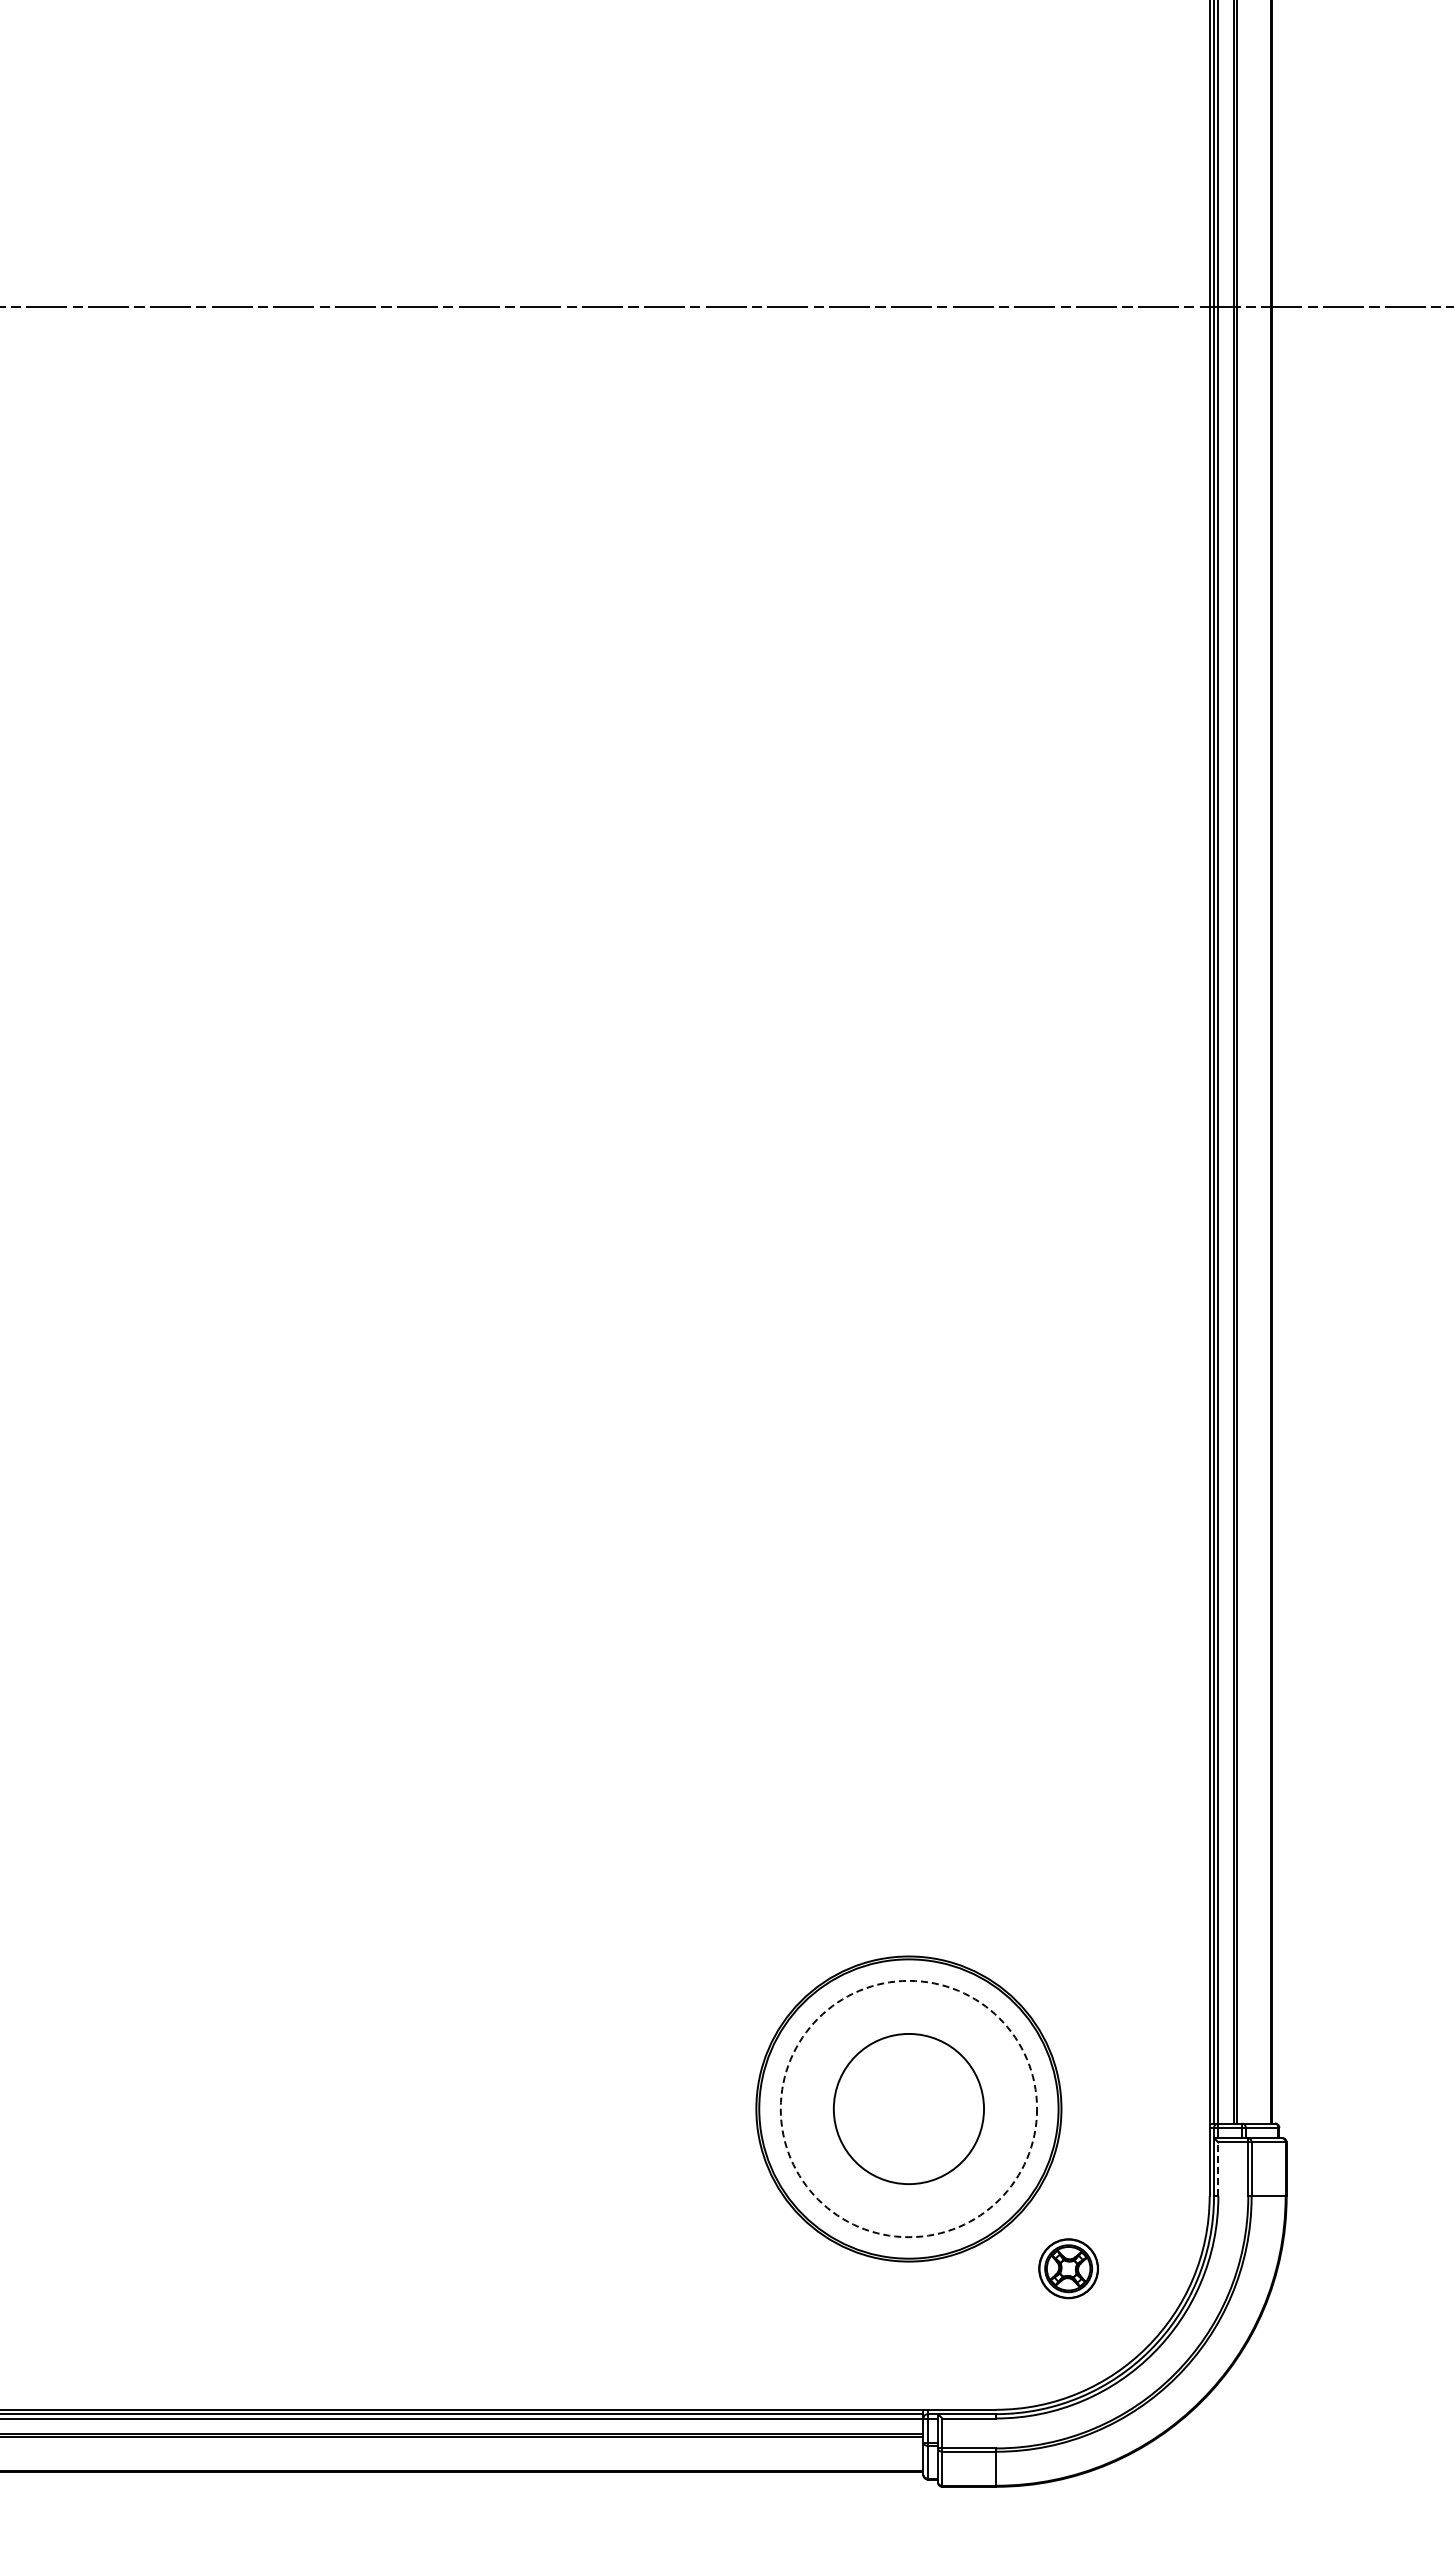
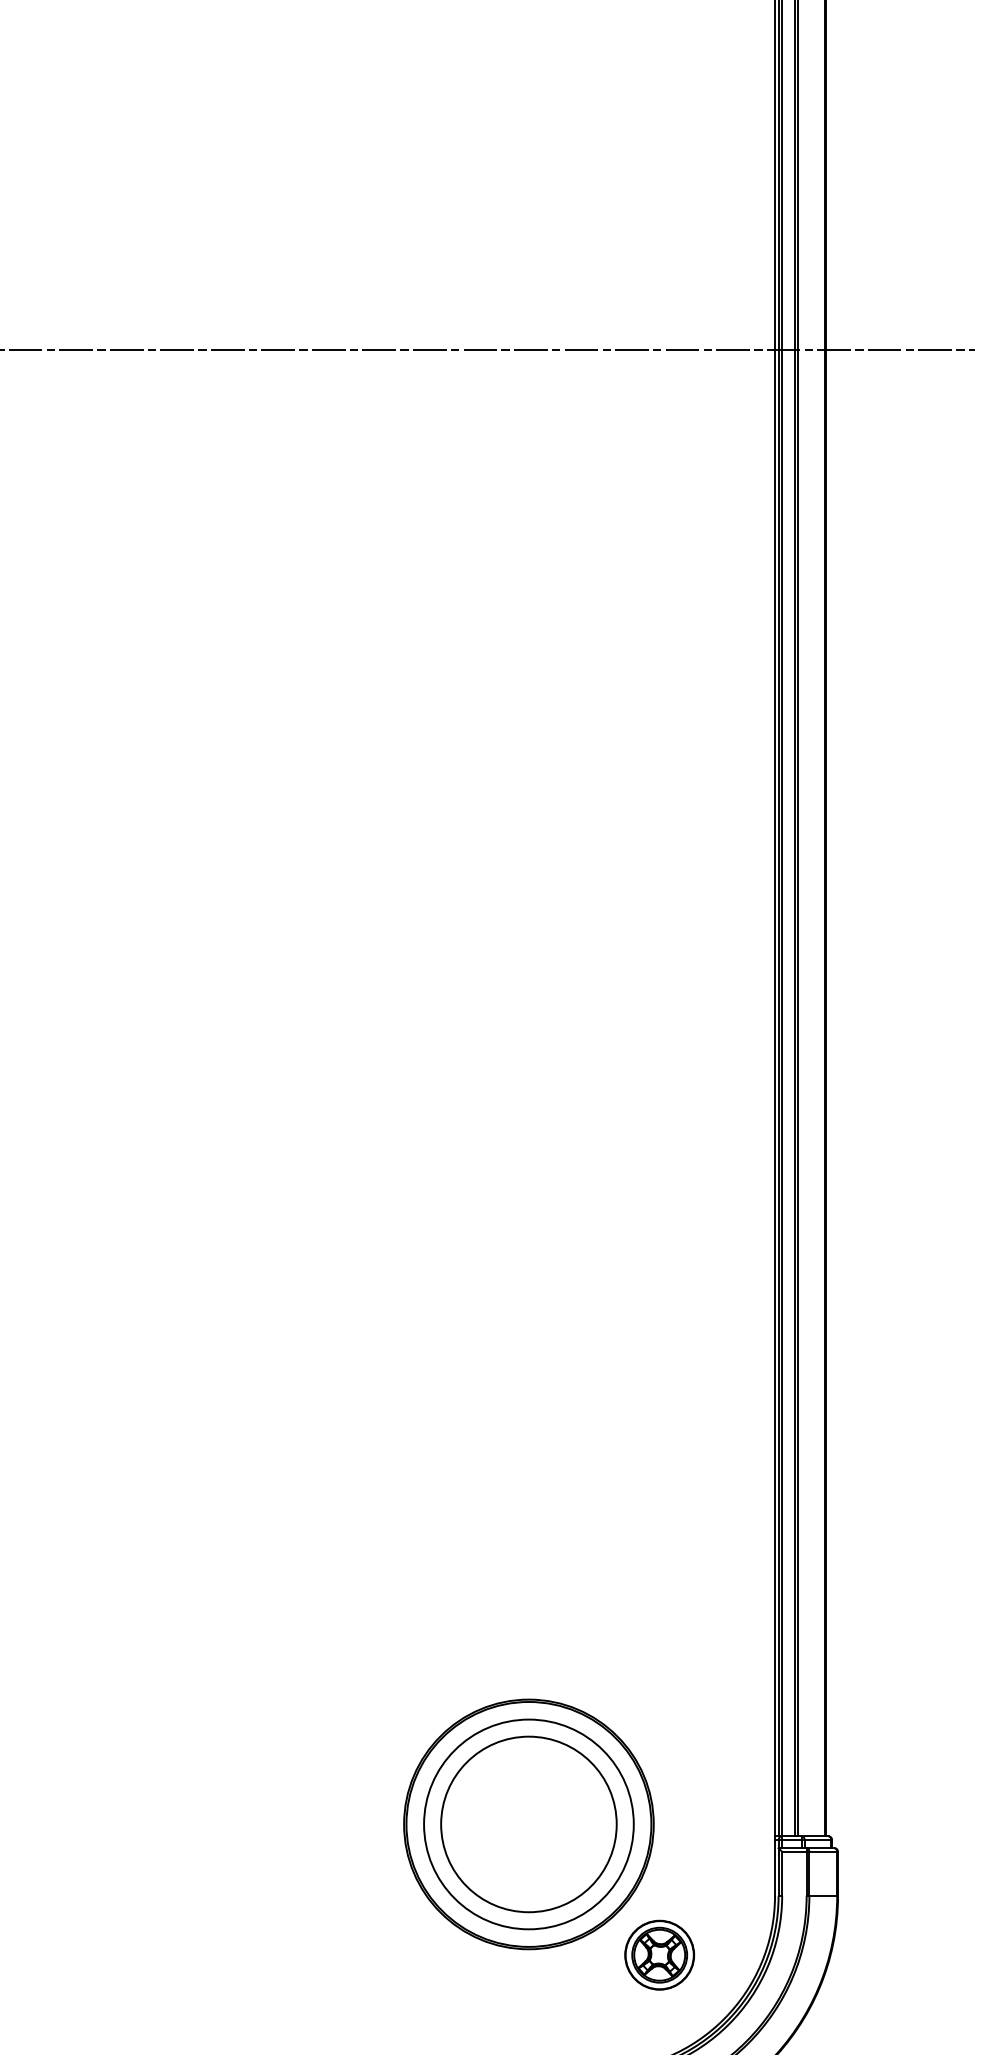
circle: (908, 2108) -> (528, 1824), dashed -> solid
circle: (908, 2108) -> (528, 1824), size x1.43
line: (1218, 2169) -> (782, 1873), dashed -> solid
part: (1068, 2268) -> (659, 1954), size x1.43

